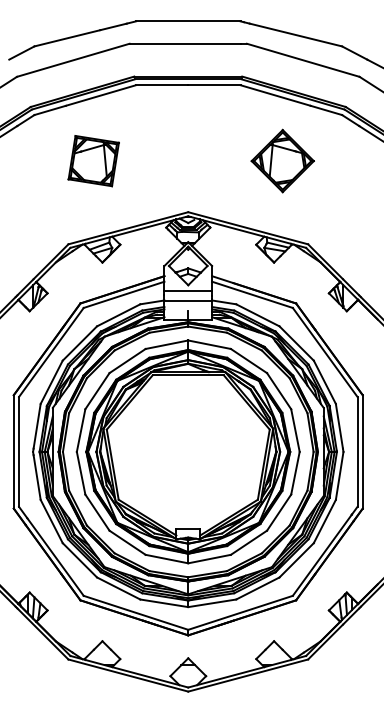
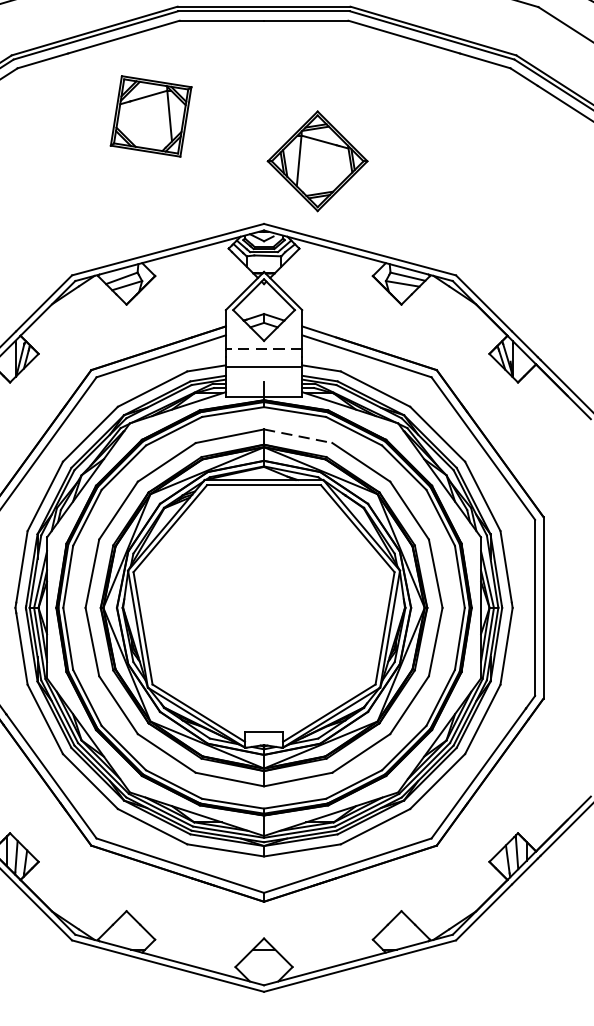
part: (282, 160) -> (317, 160), moved
part: (93, 161) -> (150, 117), moved
line: (188, 290) -> (264, 349), solid -> dashed
line: (209, 344) -> (298, 435), solid -> dashed

